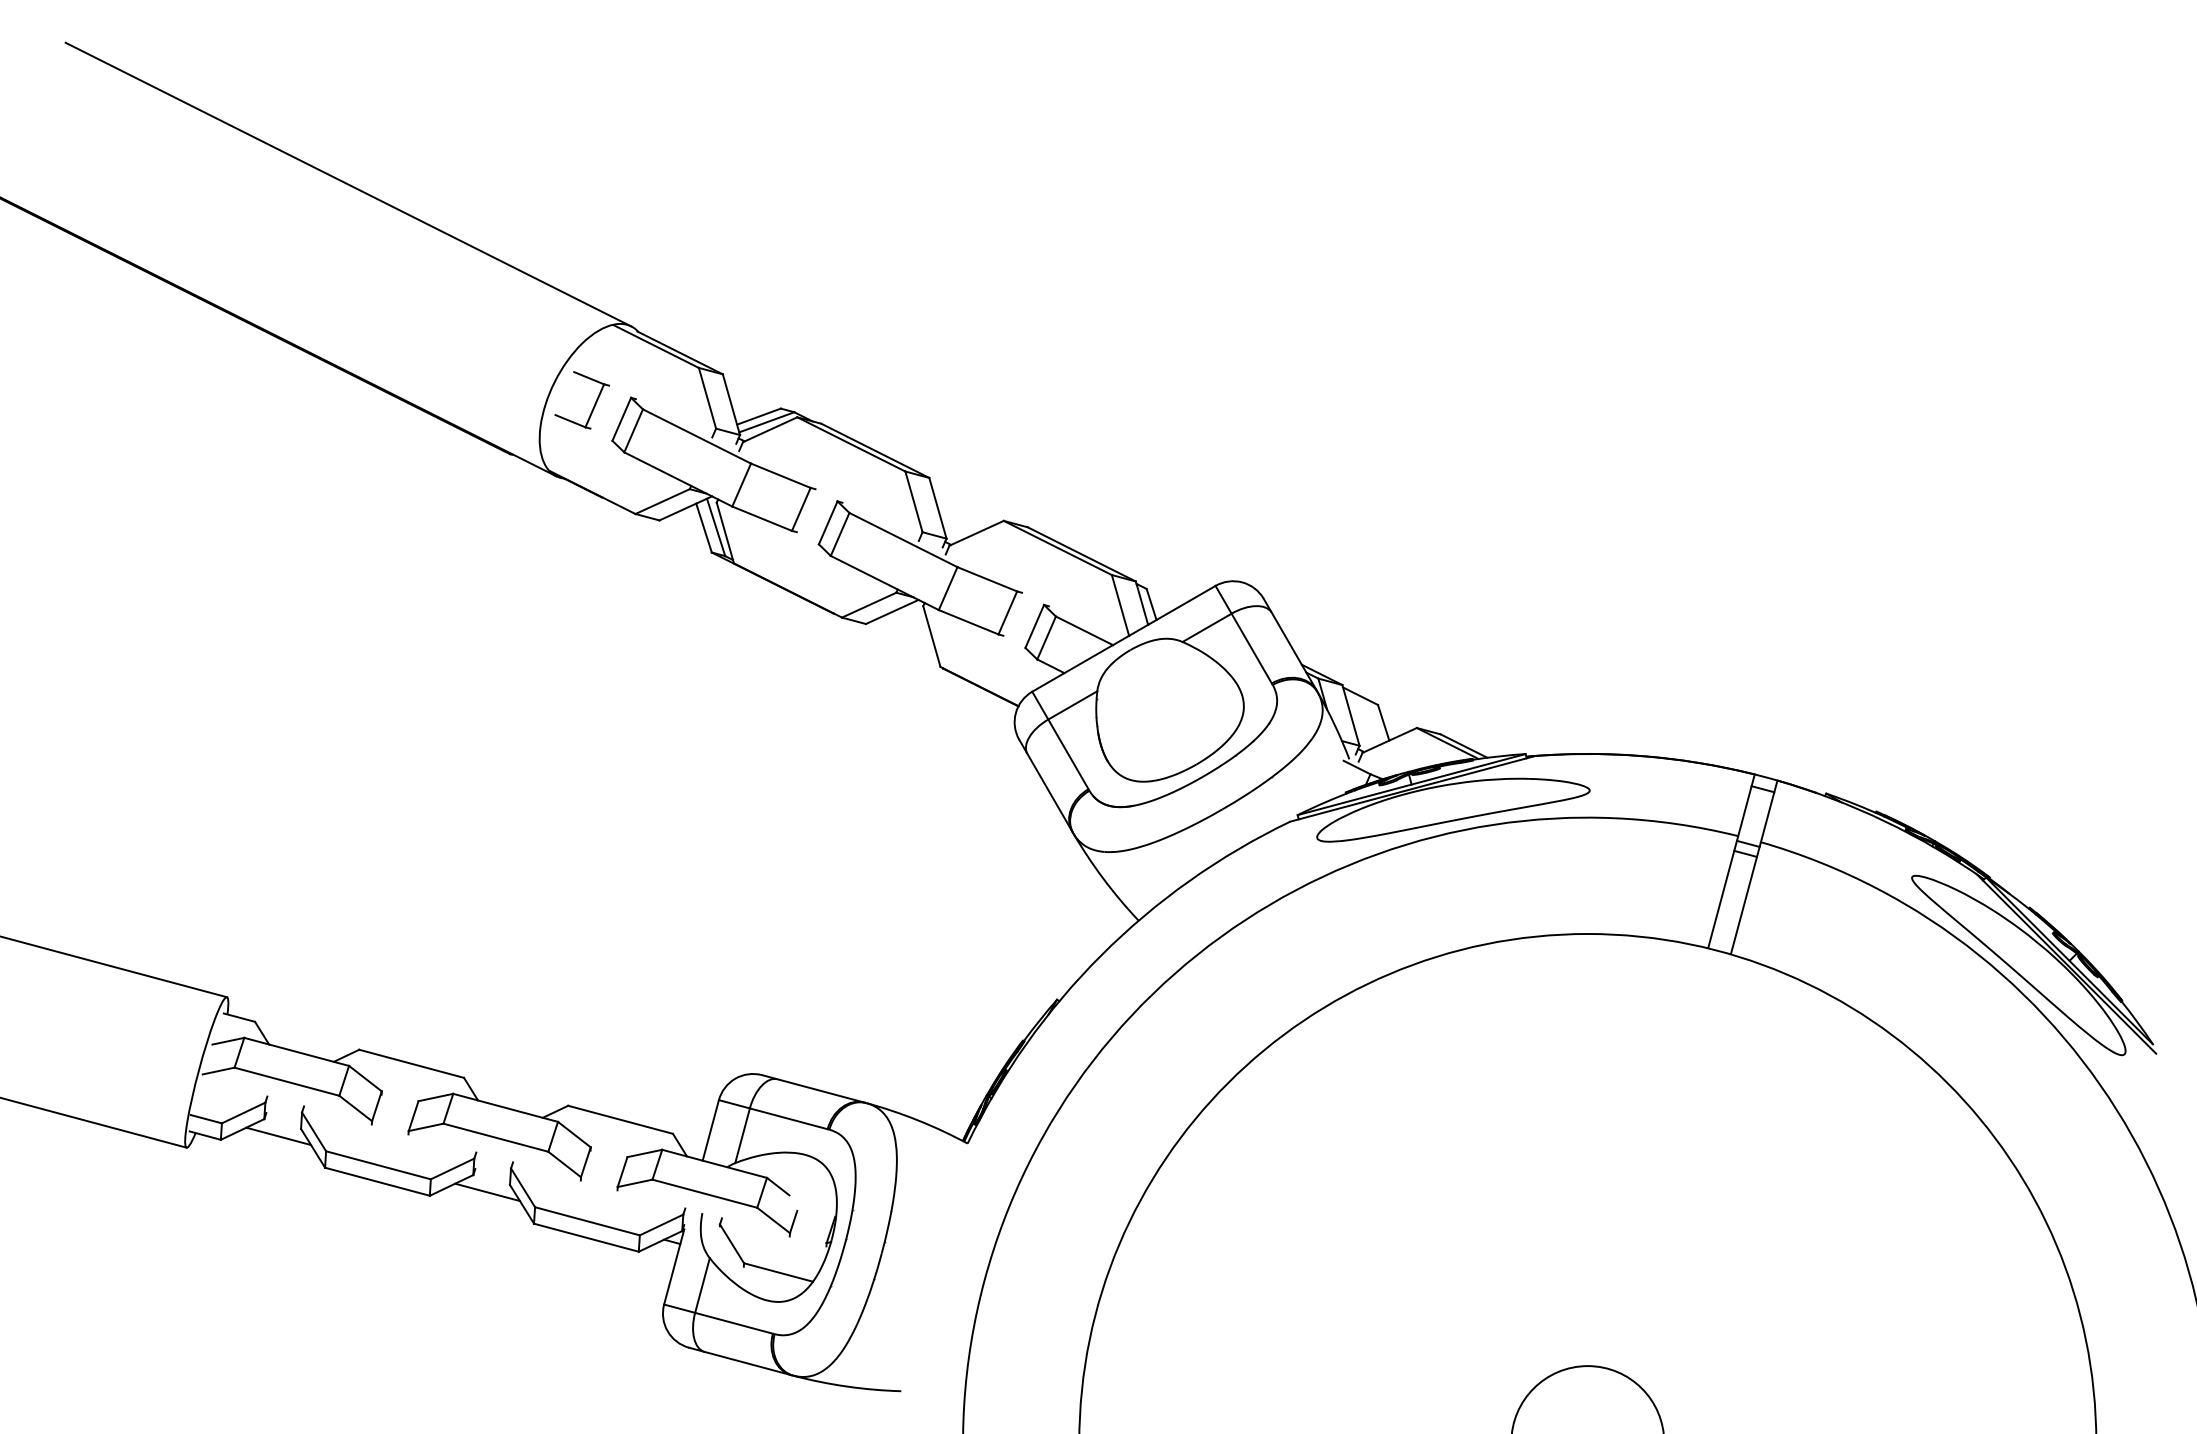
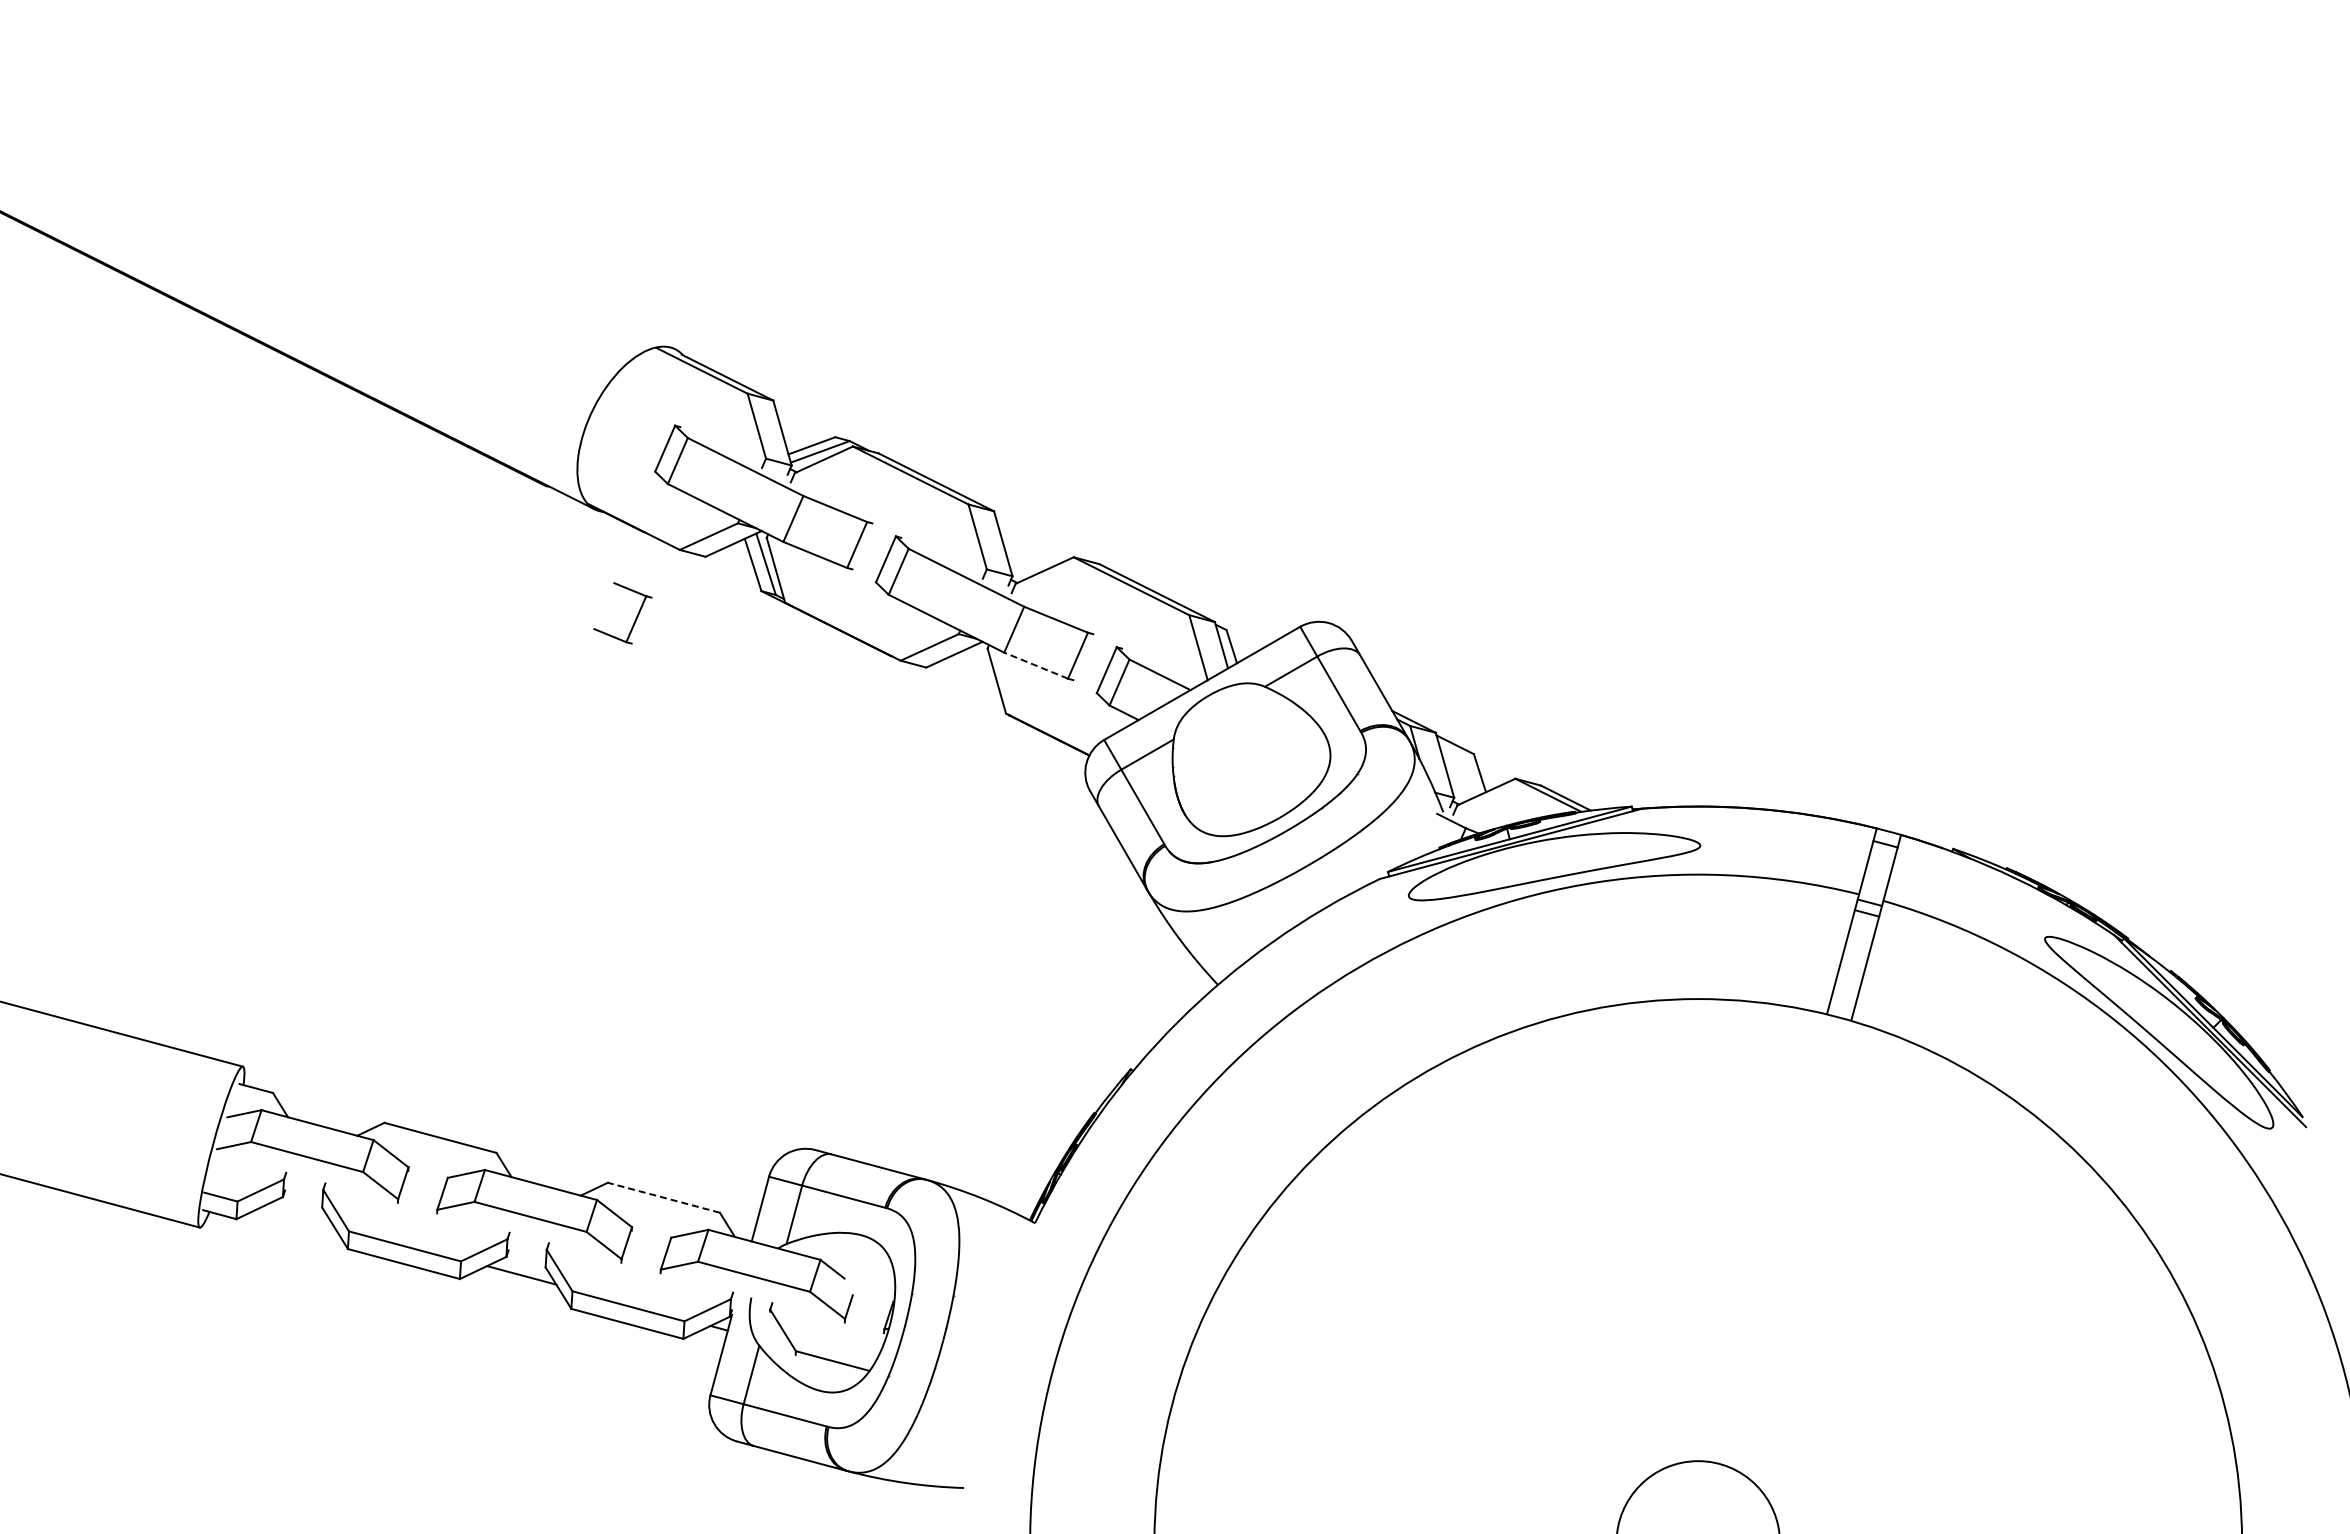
line: (348, 184) -> (372, 197), removed
part: (593, 407) -> (634, 620), moved
line: (968, 622) -> (1035, 665), solid -> dashed
line: (620, 1119) -> (663, 1197), solid -> dashed
line: (277, 1136) -> (297, 1215), removed

